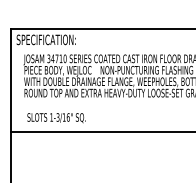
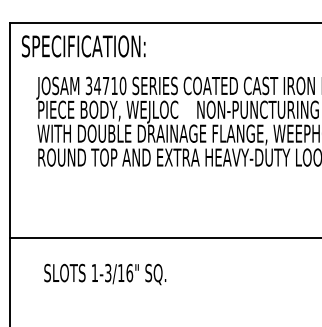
text: (56, 118) -> (105, 275), moved

